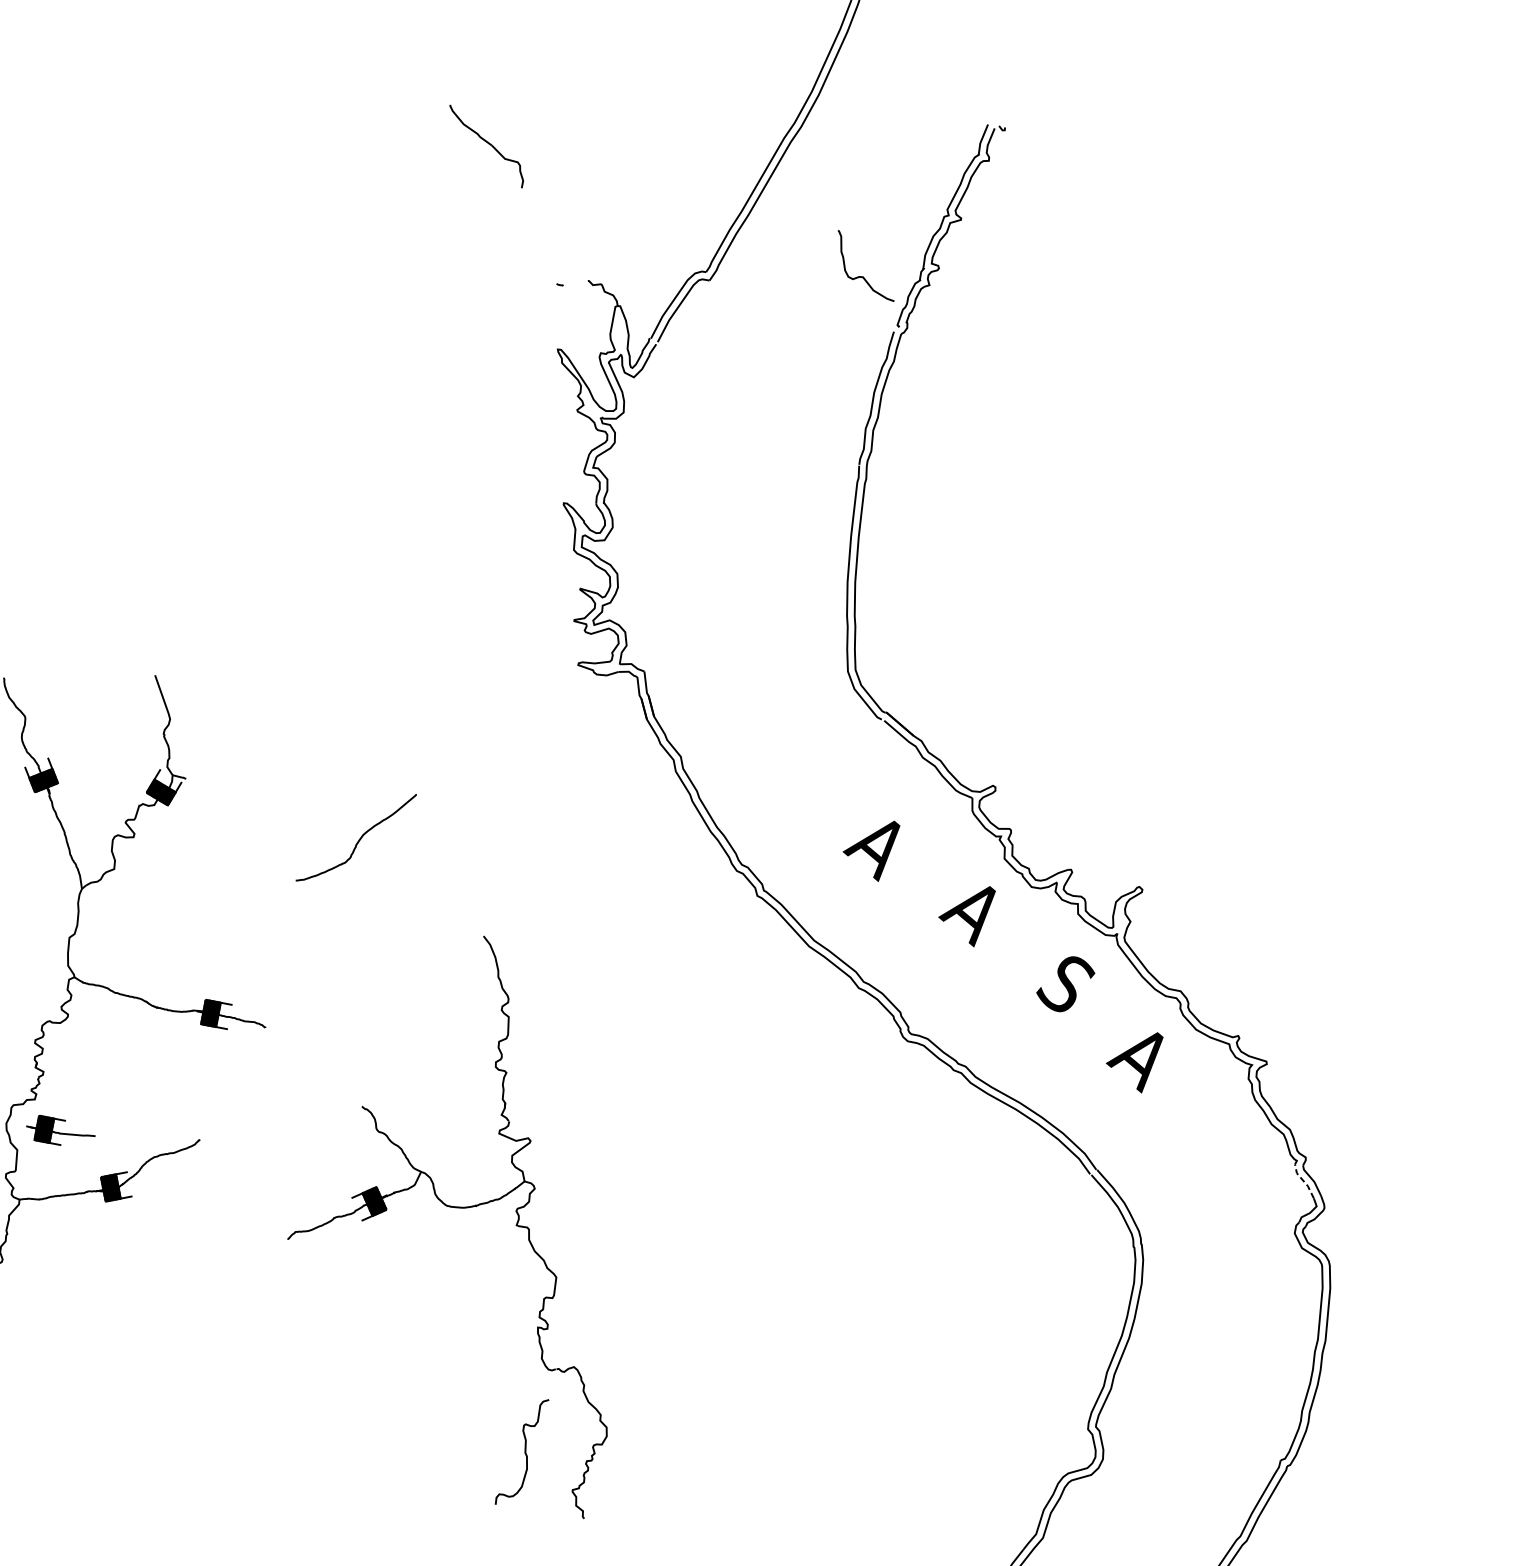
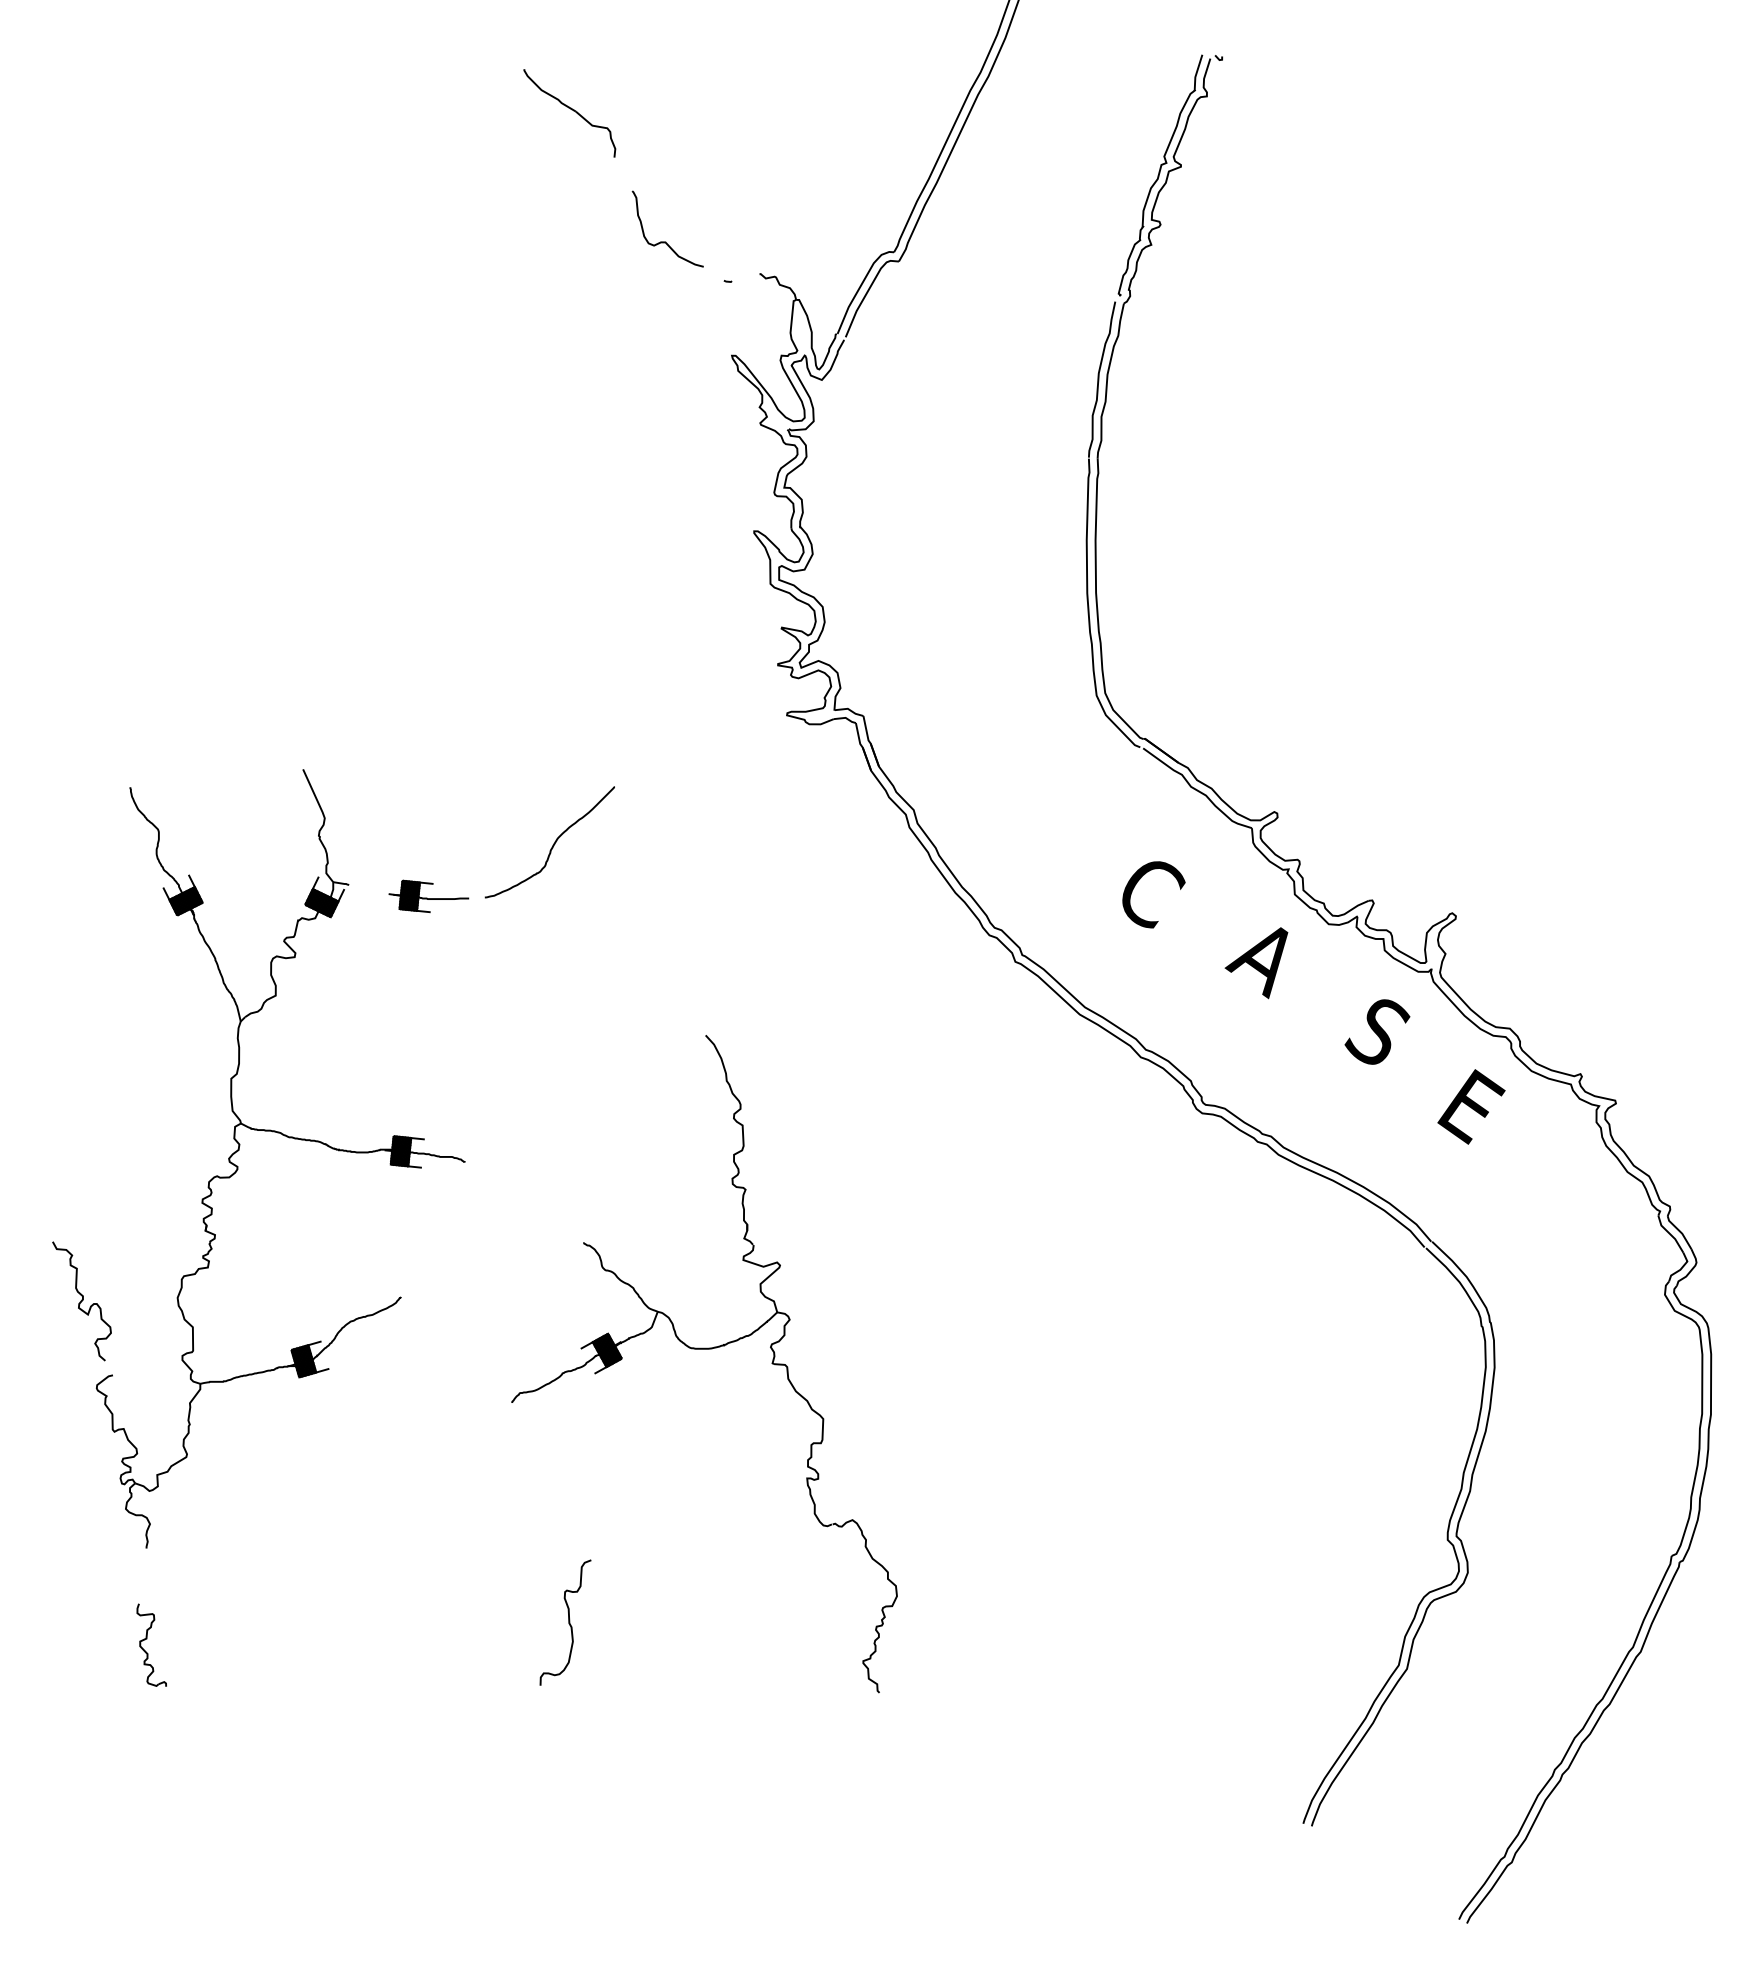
part: (486, 146) -> (569, 113), moved
curve: (863, 276) -> (665, 241), moved
curve: (359, 838) -> (553, 843), moved
text: (875, 850) -> (1146, 897), A -> C
text: (1138, 1058) -> (1468, 1109), A -> E
part: (60, 1130) -> (428, 895), moved
line: (1303, 1180) -> (1669, 1233), dashed -> solid
curve: (524, 1452) -> (568, 1622), moved

